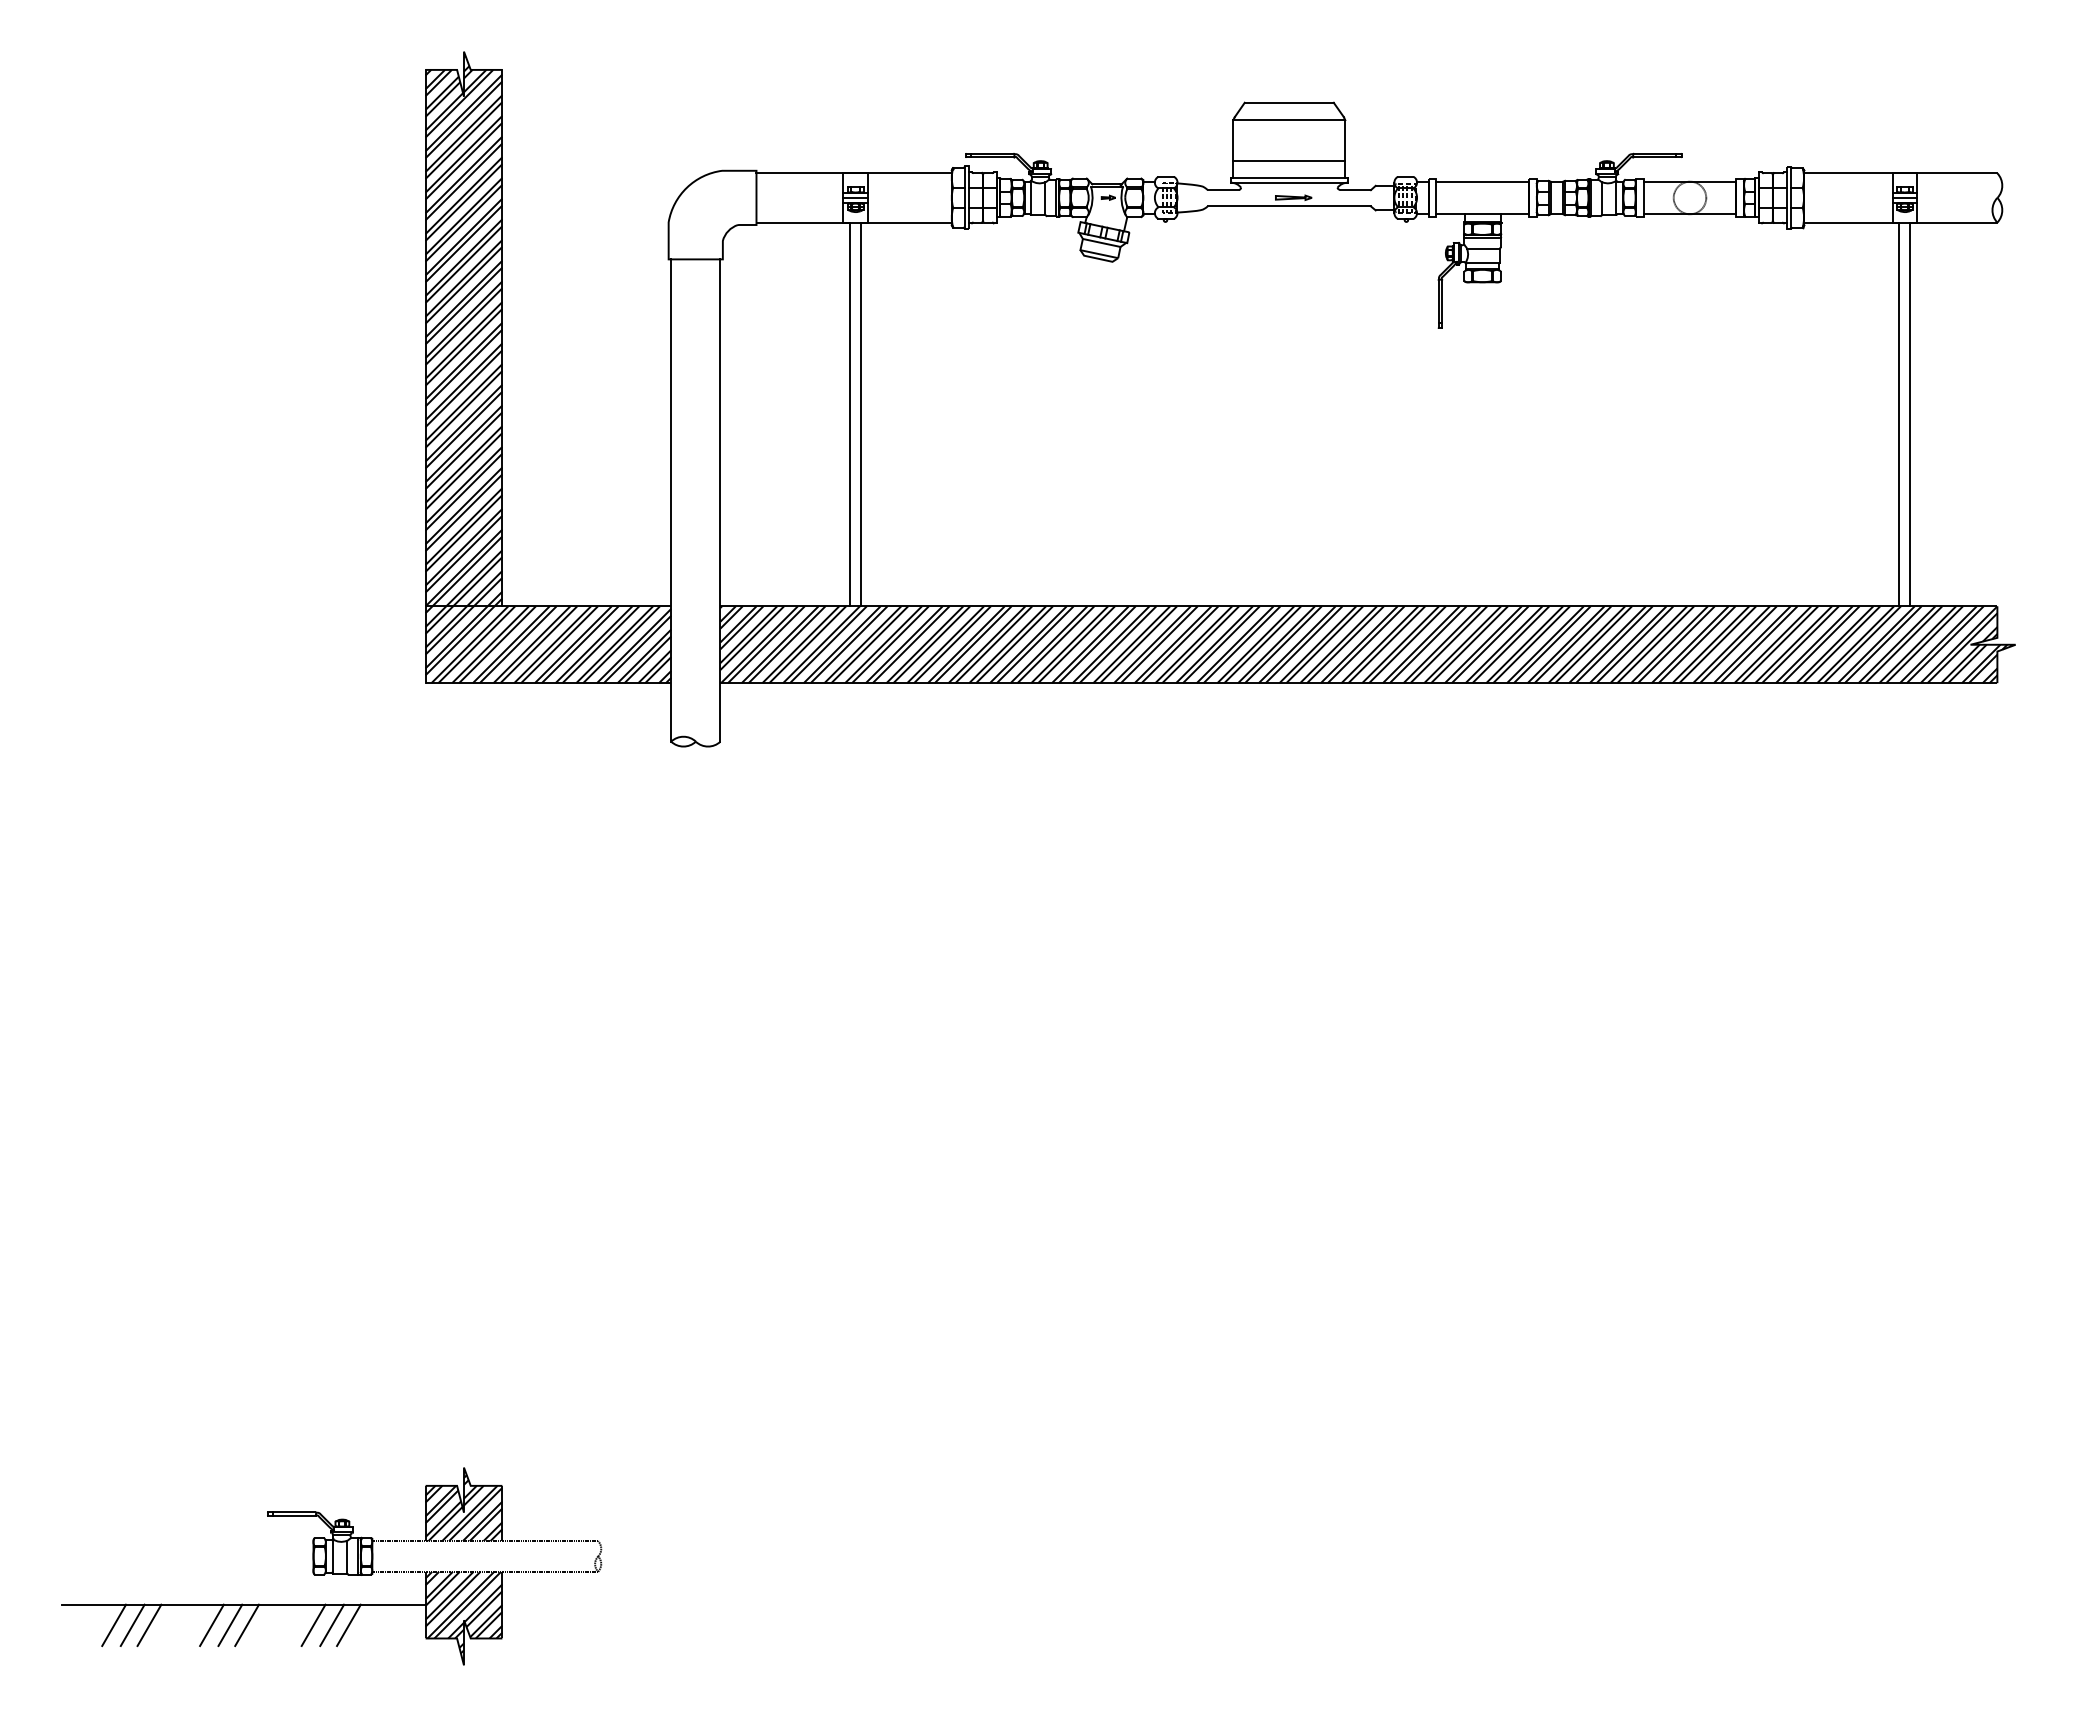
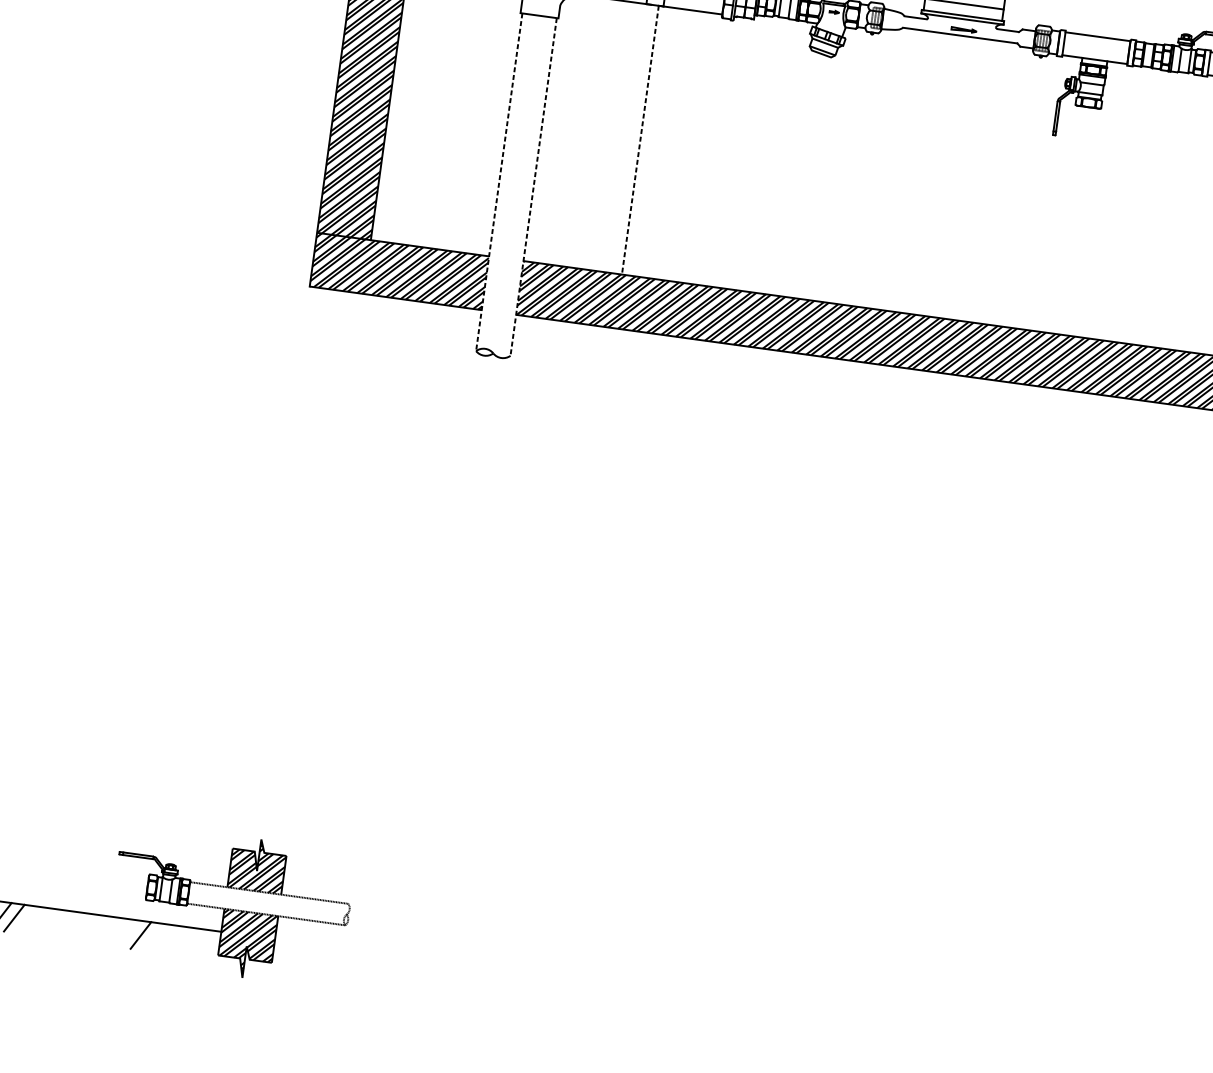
line: (849, 414) -> (632, 139), removed
line: (861, 414) -> (640, 140), solid -> dashed
line: (671, 501) -> (499, 182), solid -> dashed
line: (720, 501) -> (533, 187), solid -> dashed
line: (149, 1625) -> (26, 919), removed
line: (211, 1625) -> (69, 925), removed
line: (230, 1625) -> (82, 927), removed
line: (247, 1625) -> (94, 929), removed
line: (332, 1625) -> (154, 937), removed
line: (348, 1625) -> (165, 938), removed

